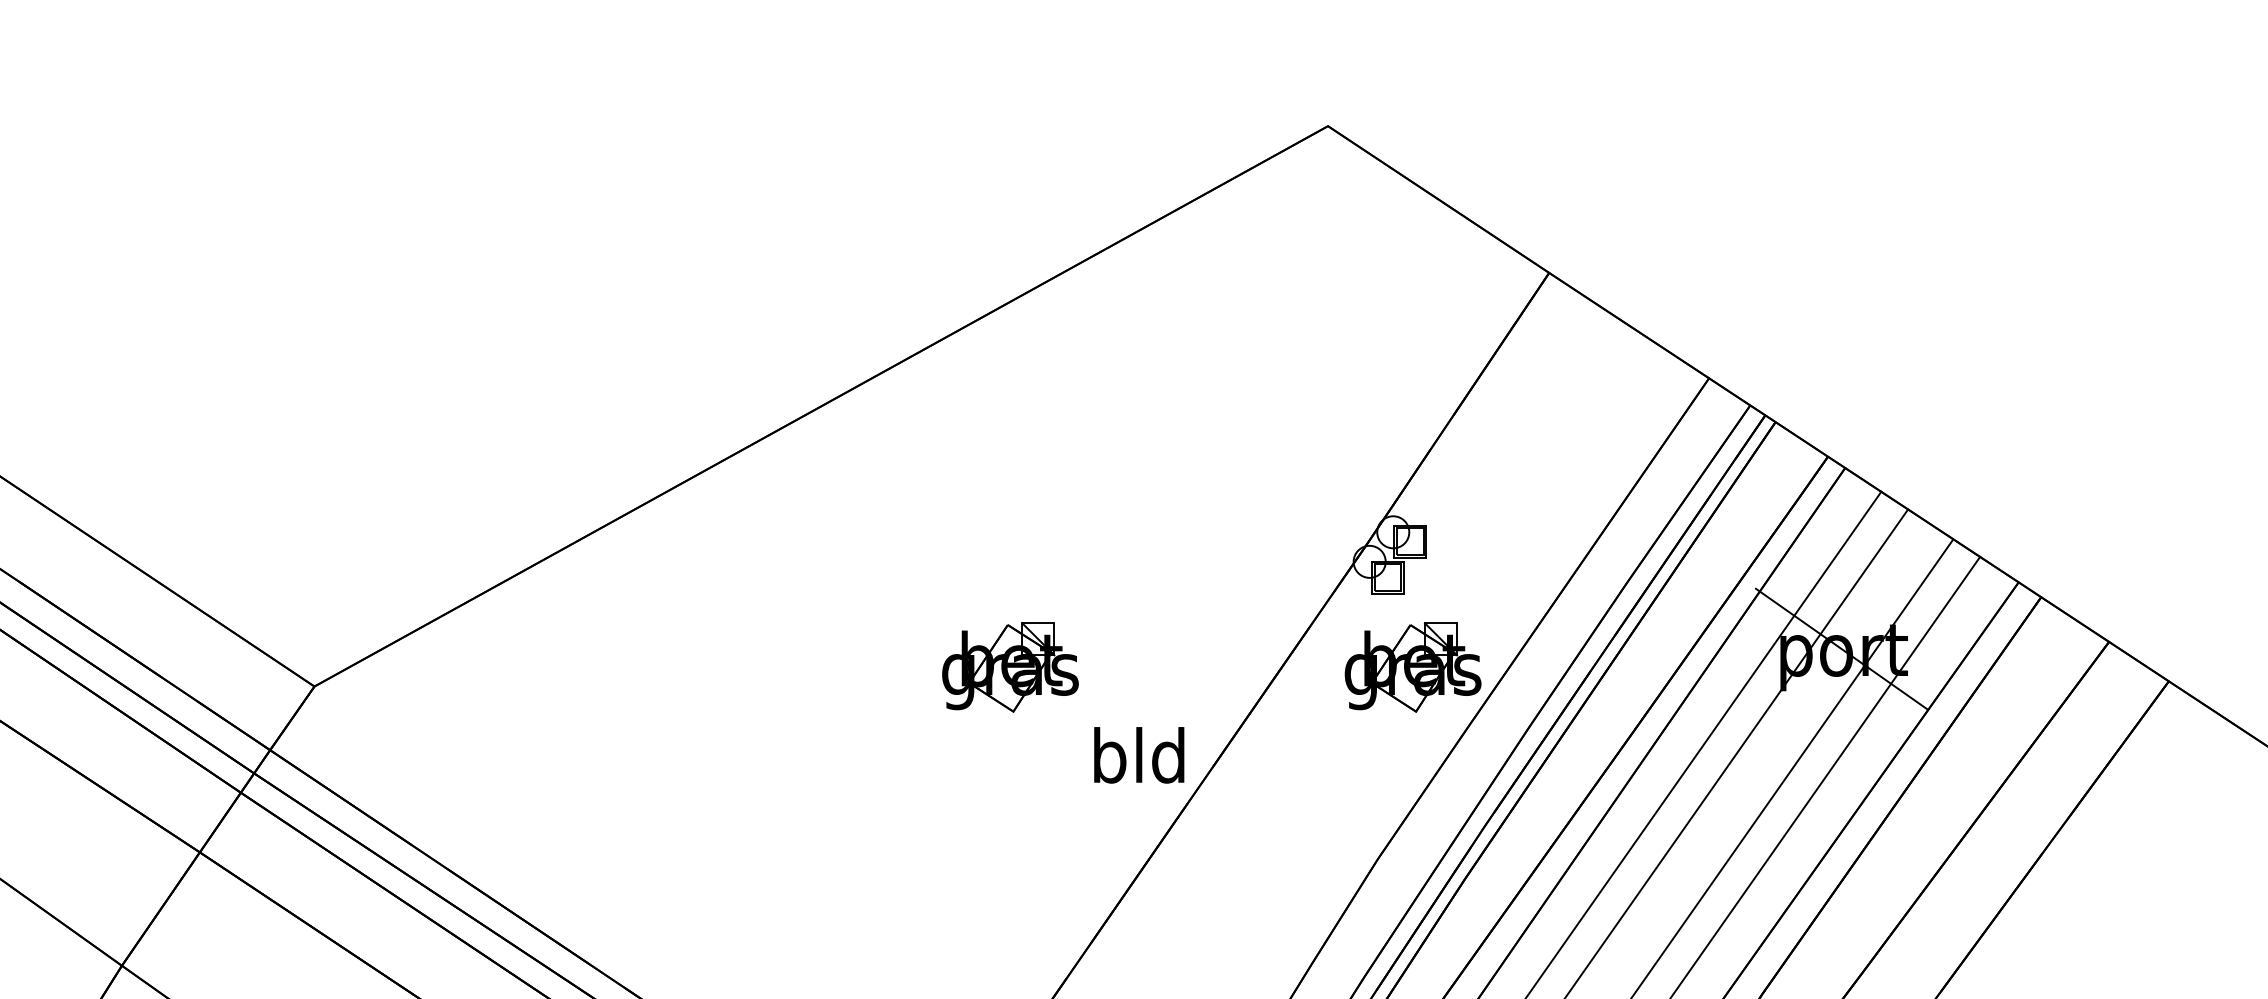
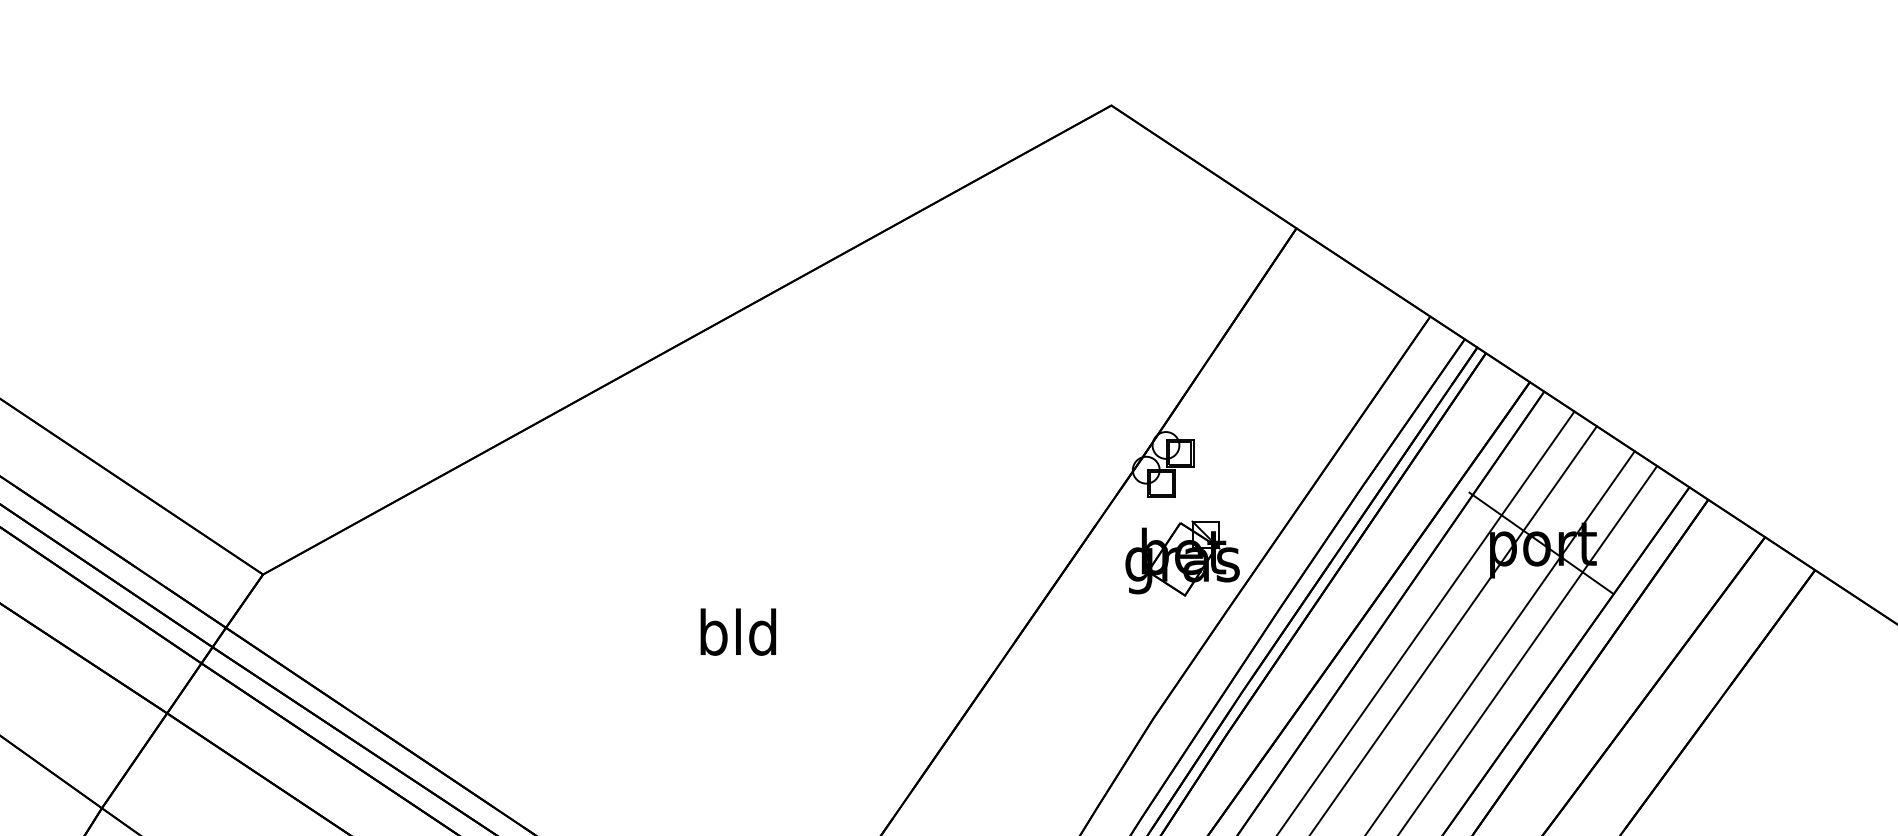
part: (1010, 667) -> (845, 558), removed
text: (1138, 754) -> (737, 631), moved

